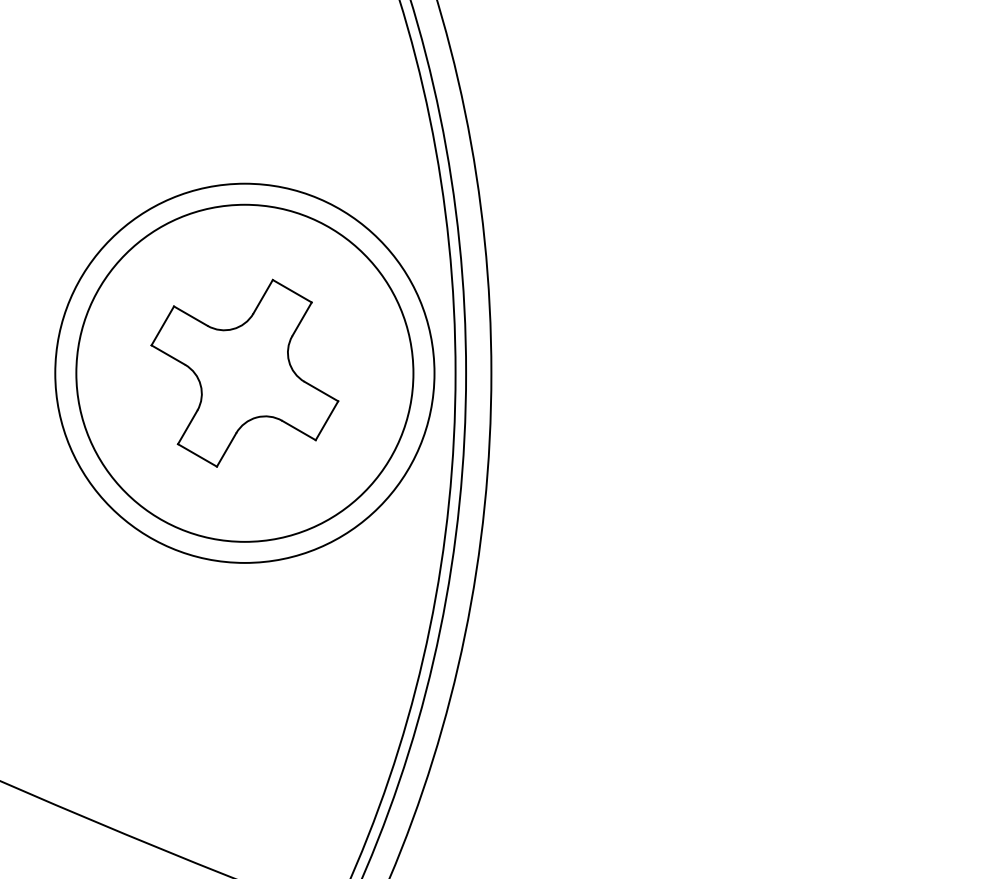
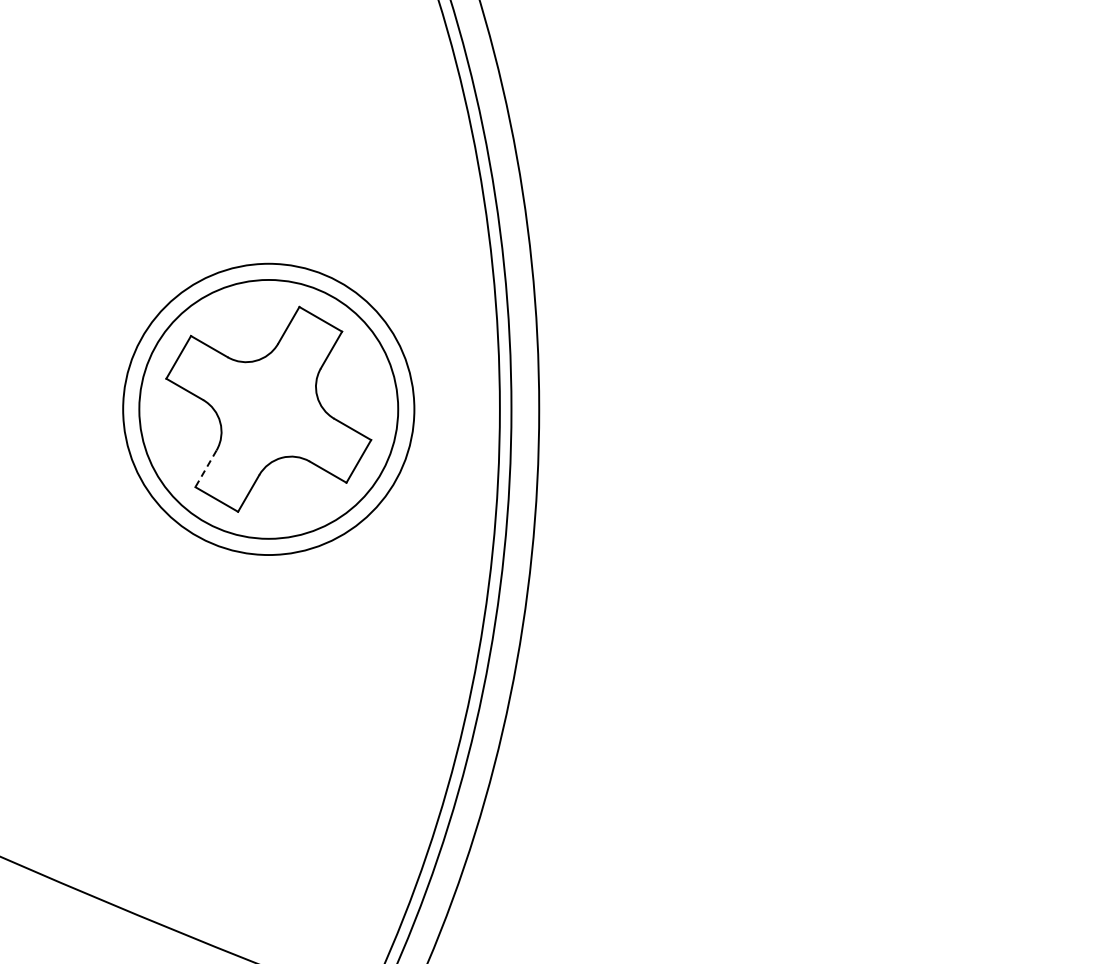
circle: (244, 373) -> (268, 409), size x0.7
circle: (244, 373) -> (268, 409), size x0.7
line: (187, 428) -> (205, 469), solid -> dashed

